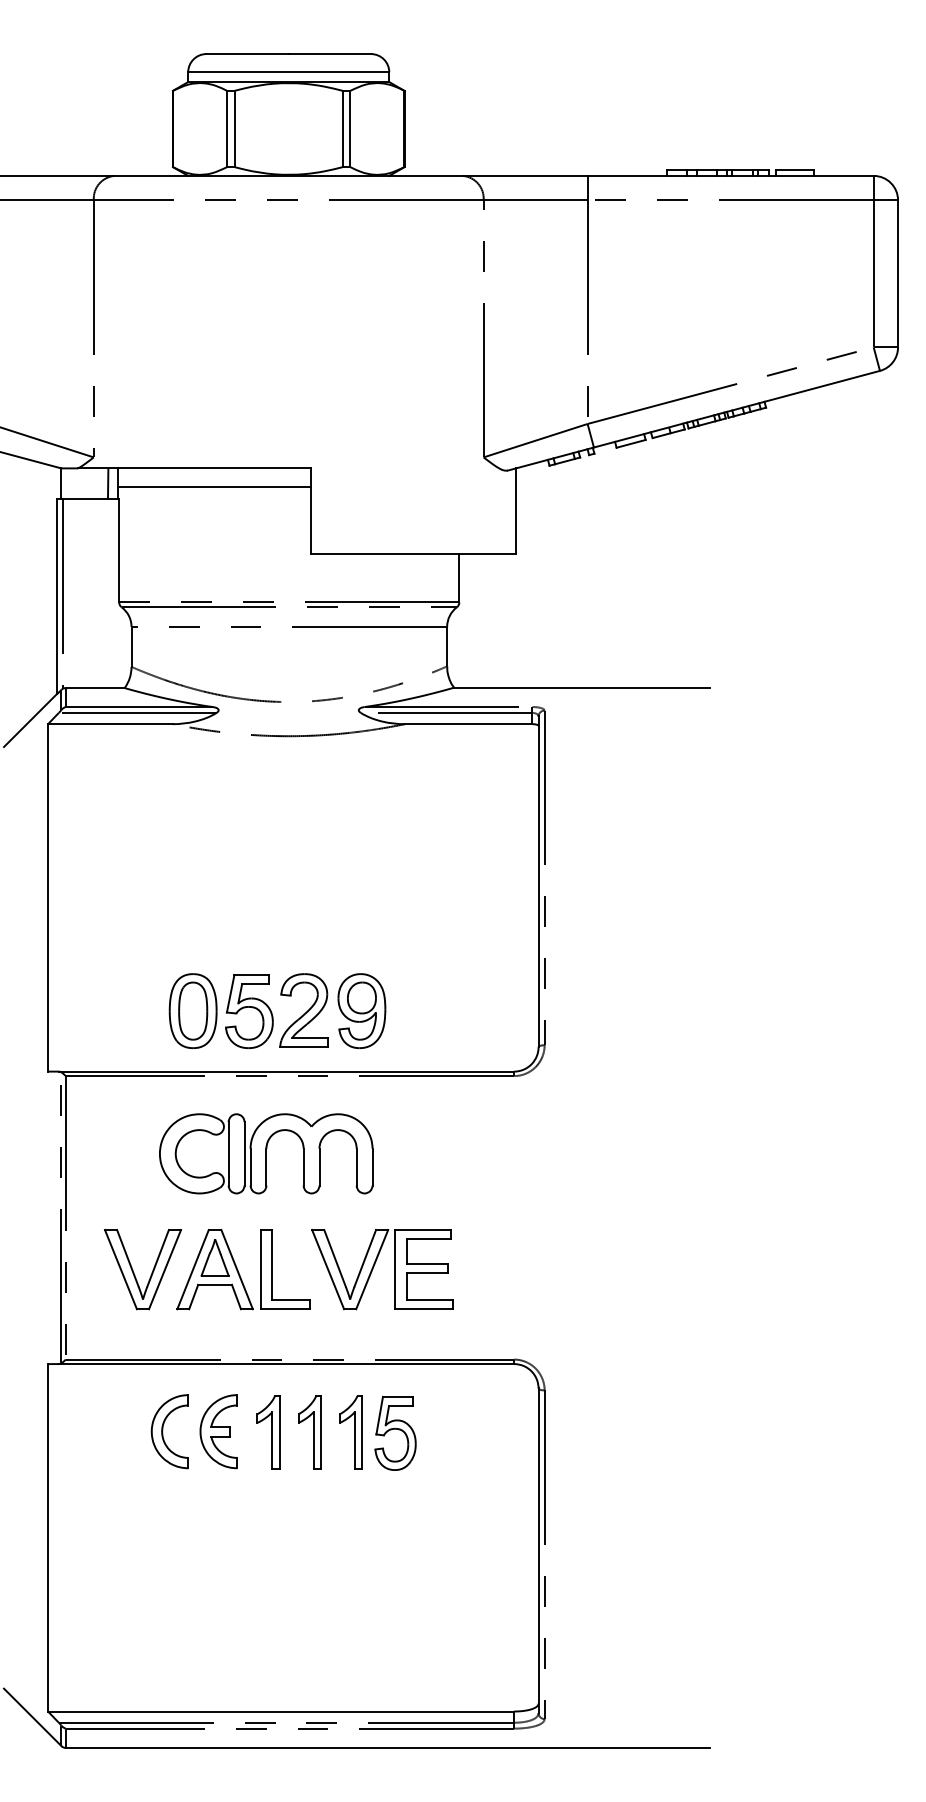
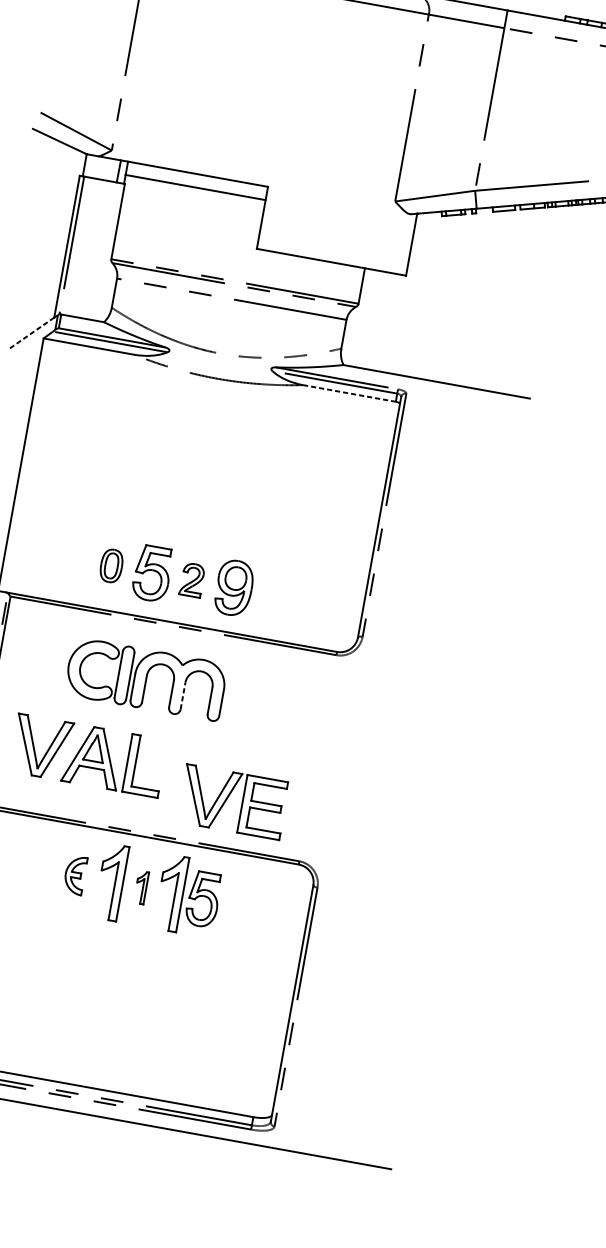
line: (30, 720) -> (31, 333), solid -> dashed
line: (468, 724) -> (349, 393), solid -> dashed
part: (192, 1010) -> (111, 565), size x0.6
part: (303, 1010) -> (191, 579), size x0.6
line: (319, 1166) -> (183, 695), solid -> dashed
part: (374, 1266) -> (227, 798), moved
part: (163, 1430) -> (35, 866), removed
part: (218, 1431) -> (75, 874), size x0.7
part: (268, 1432) -> (111, 882), size x1.4
part: (309, 1432) -> (141, 887), size x0.6
part: (350, 1432) -> (170, 892), size x1.4

